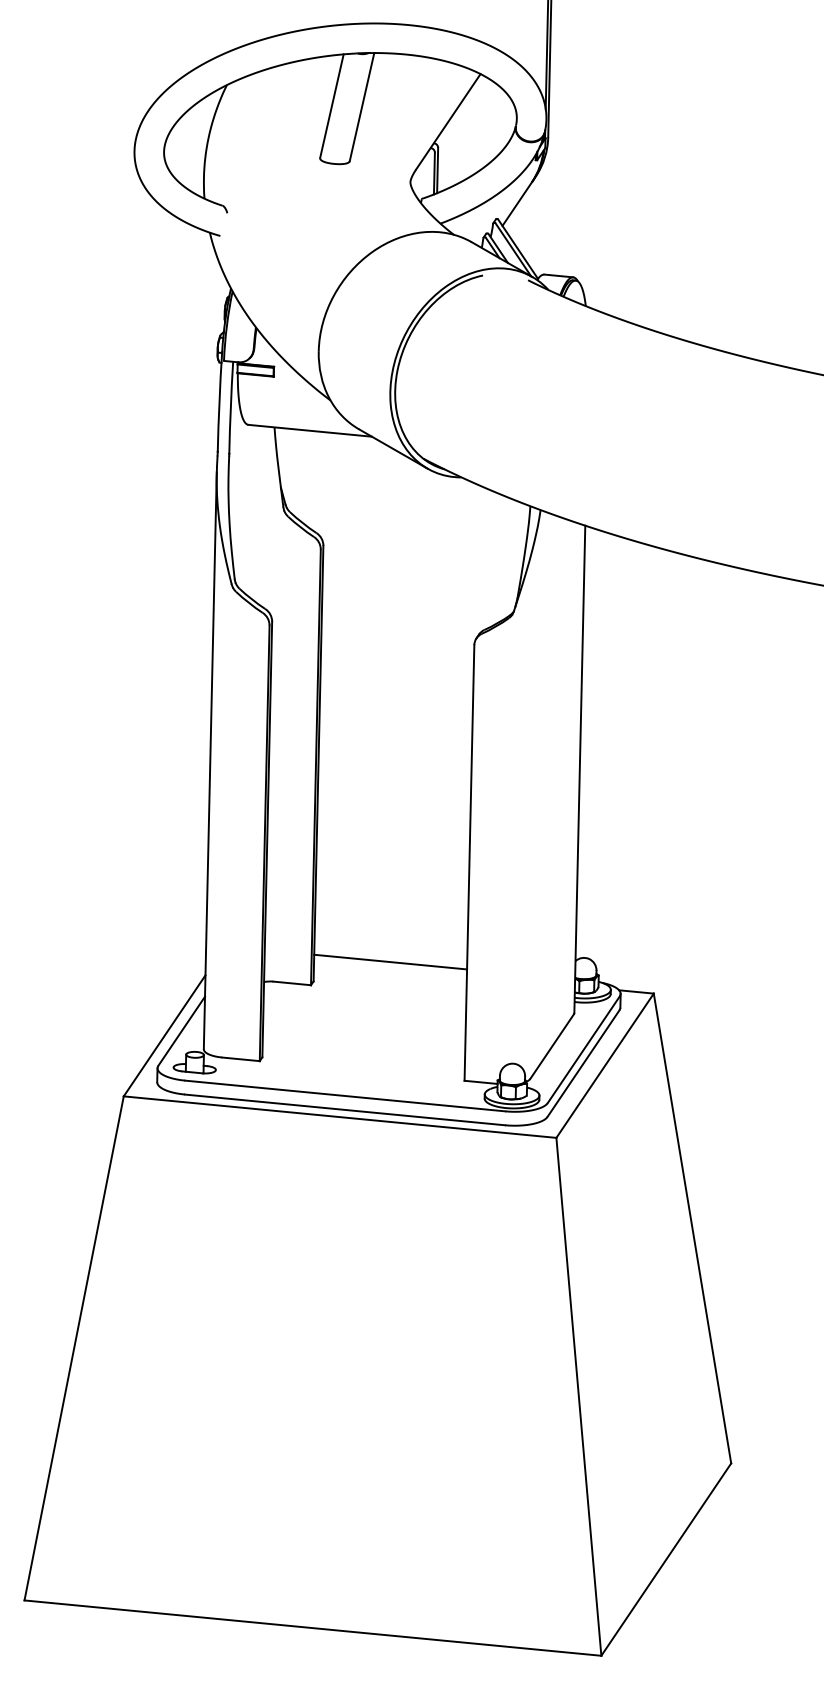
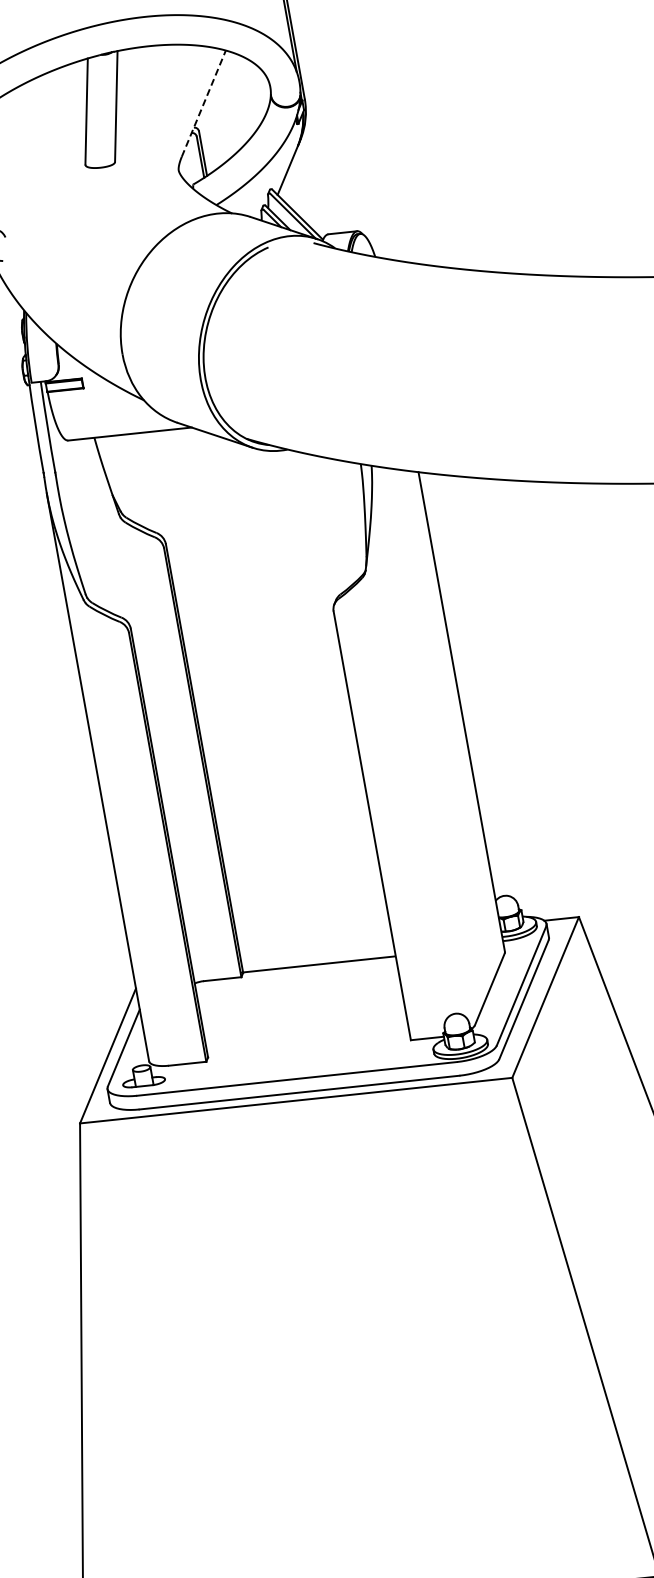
line: (448, 121) -> (203, 103), solid -> dashed
line: (390, 961) -> (317, 963), moved

